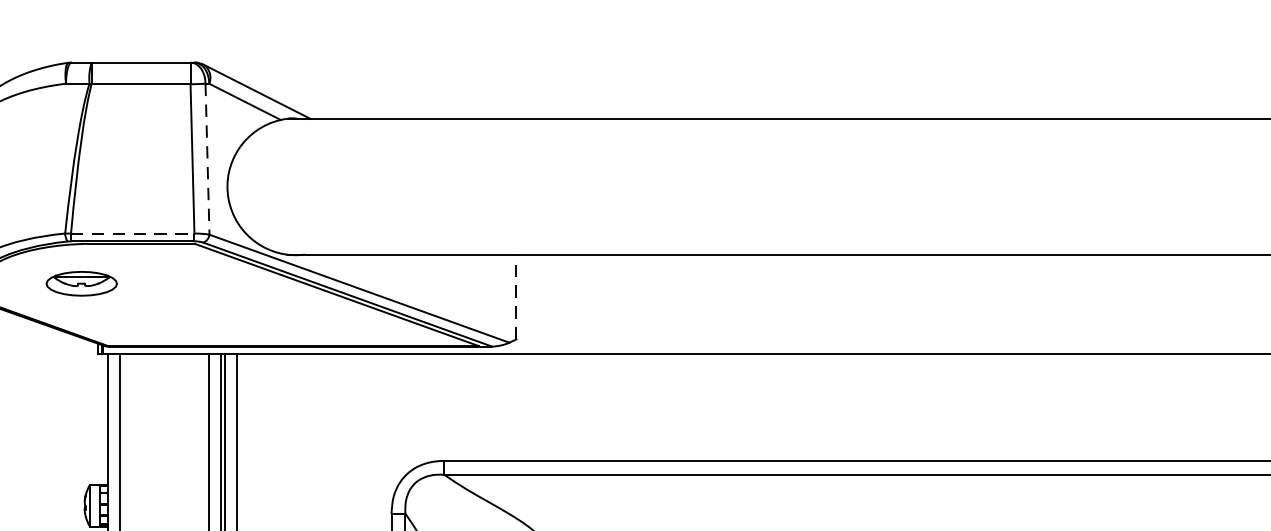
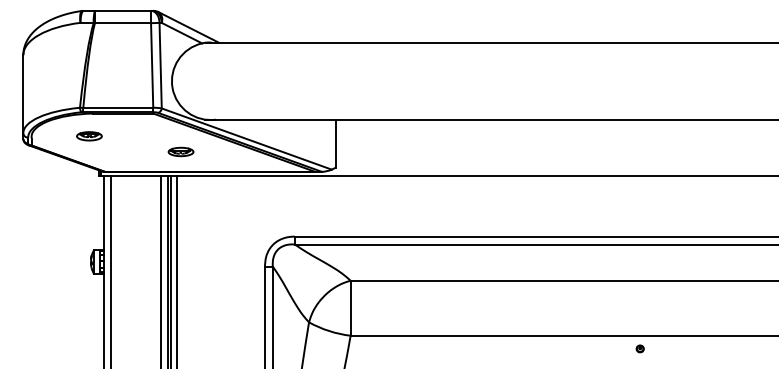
line: (207, 158) -> (160, 65), dashed -> solid
line: (133, 233) -> (118, 107), dashed -> solid
part: (81, 284) -> (89, 136), size x0.62
line: (516, 296) -> (335, 143), dashed -> solid
part: (242, 310) -> (180, 151), added

